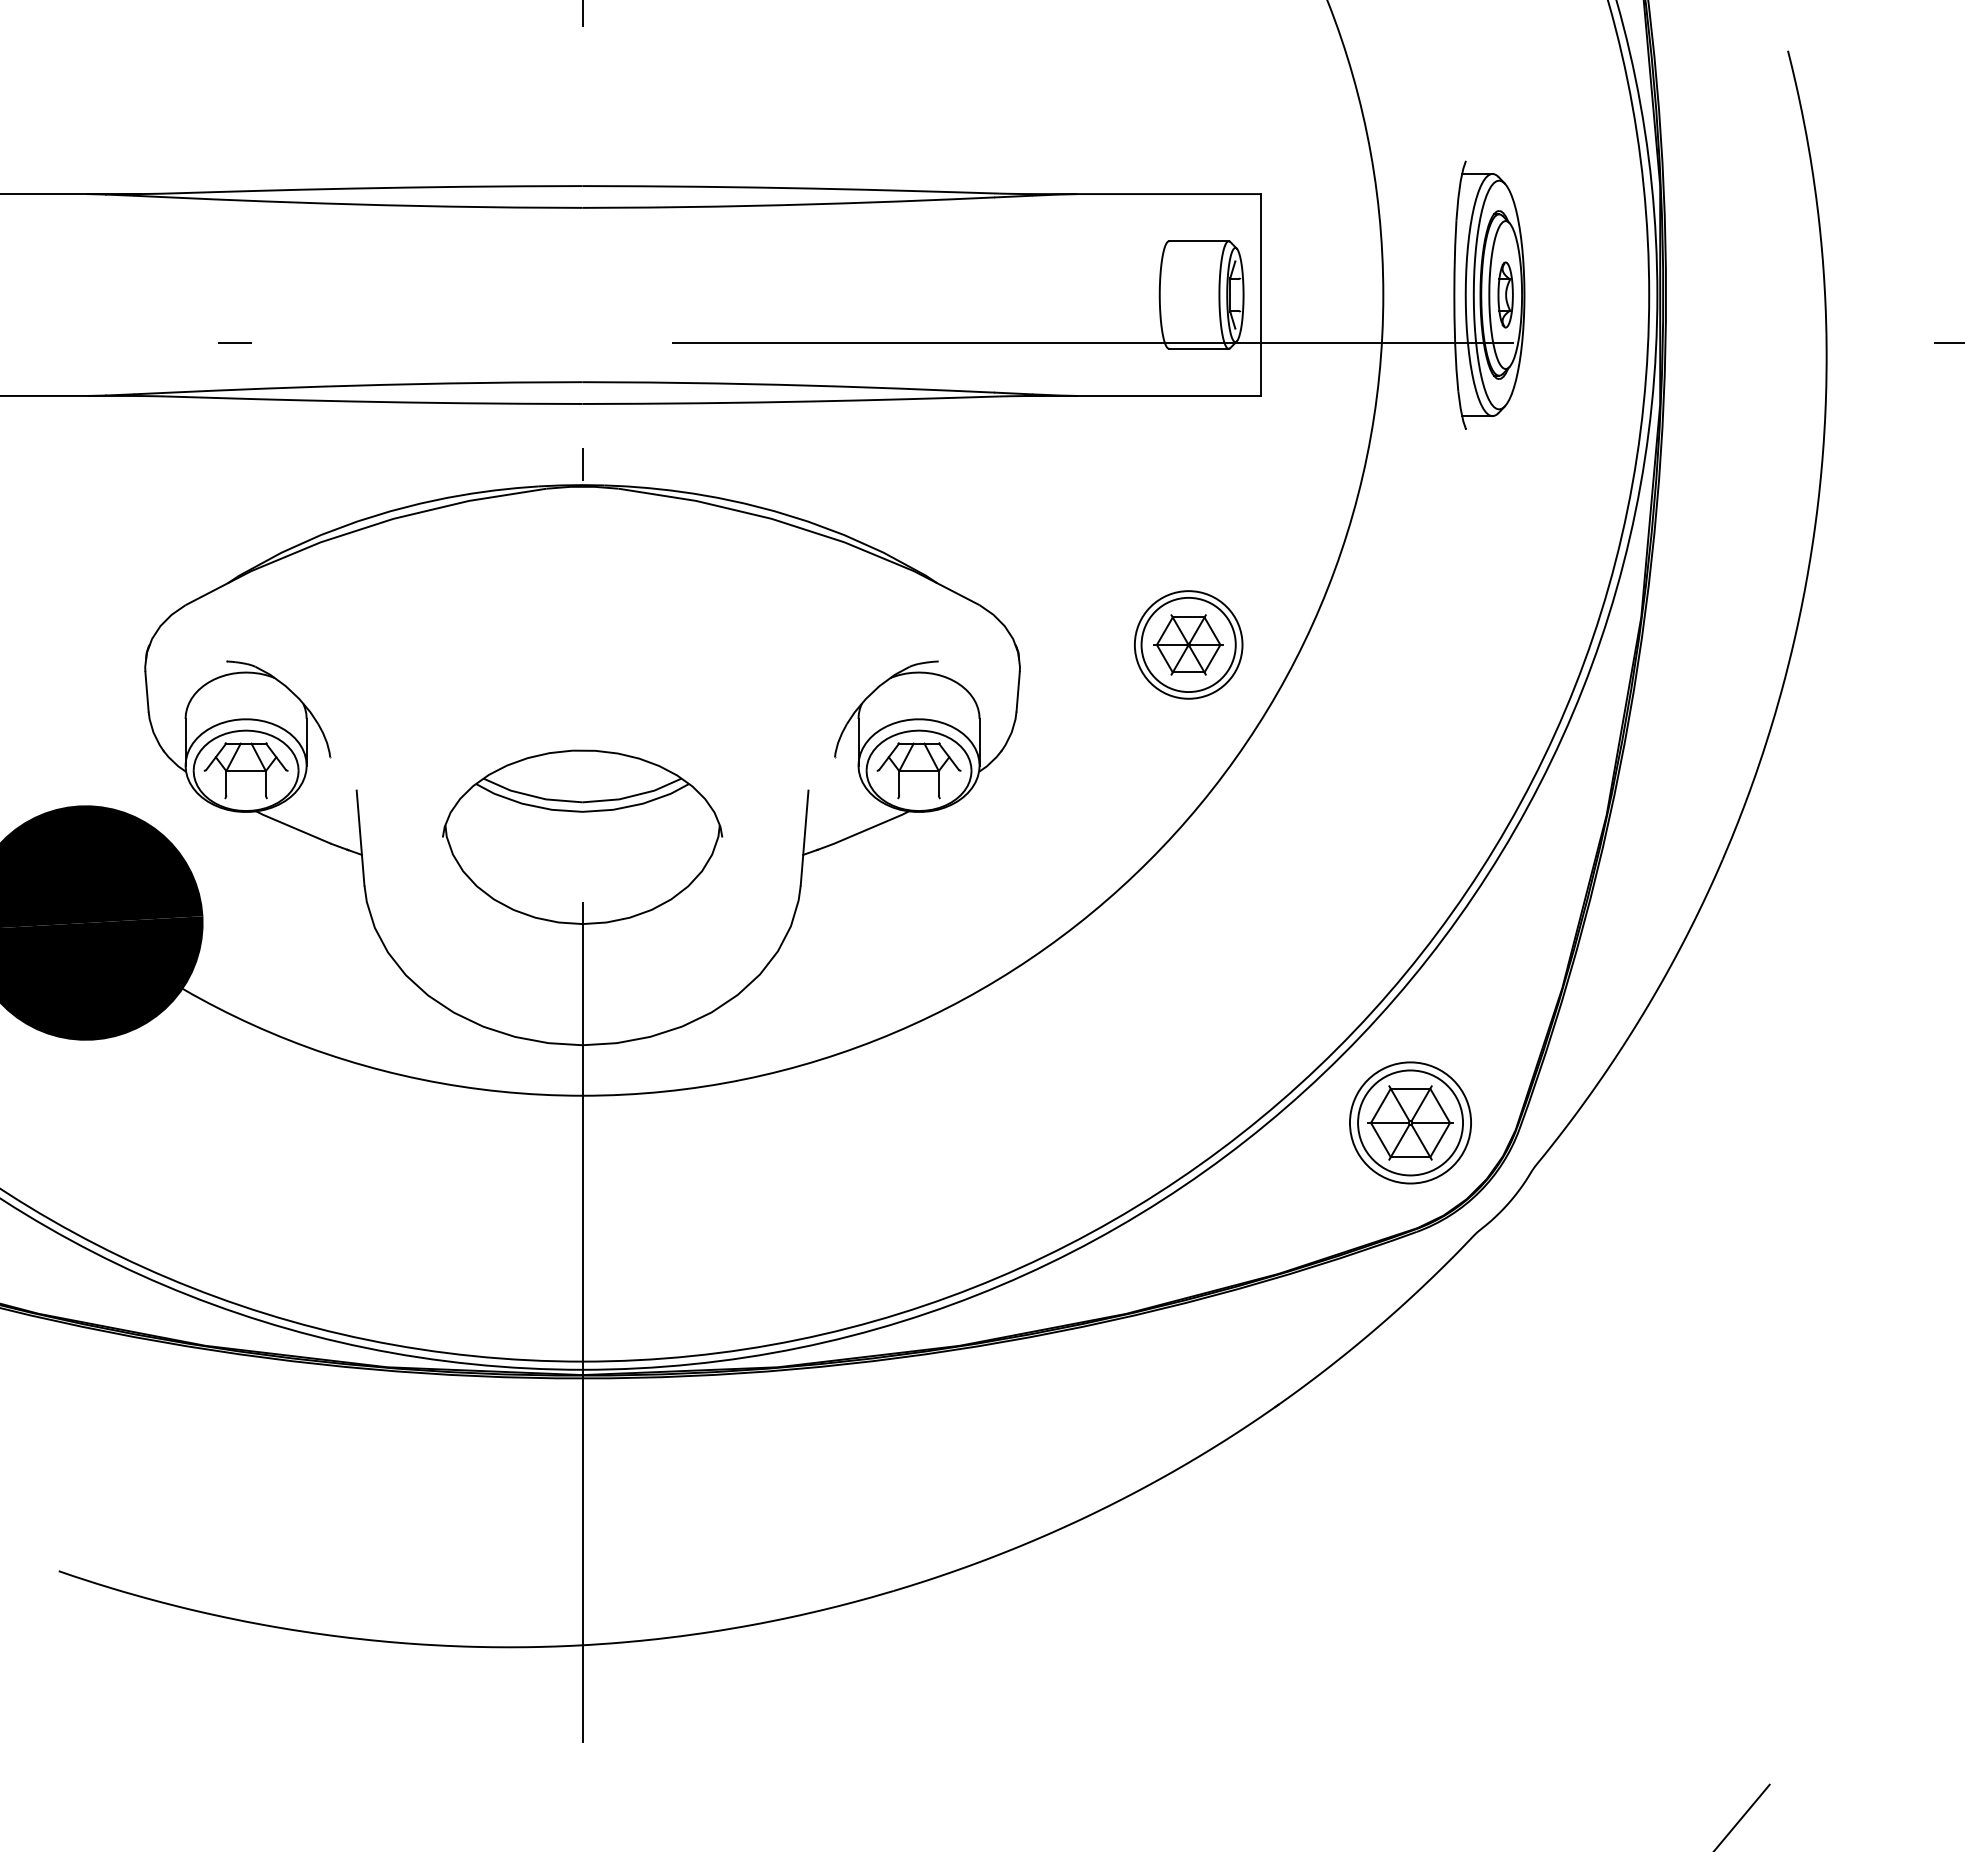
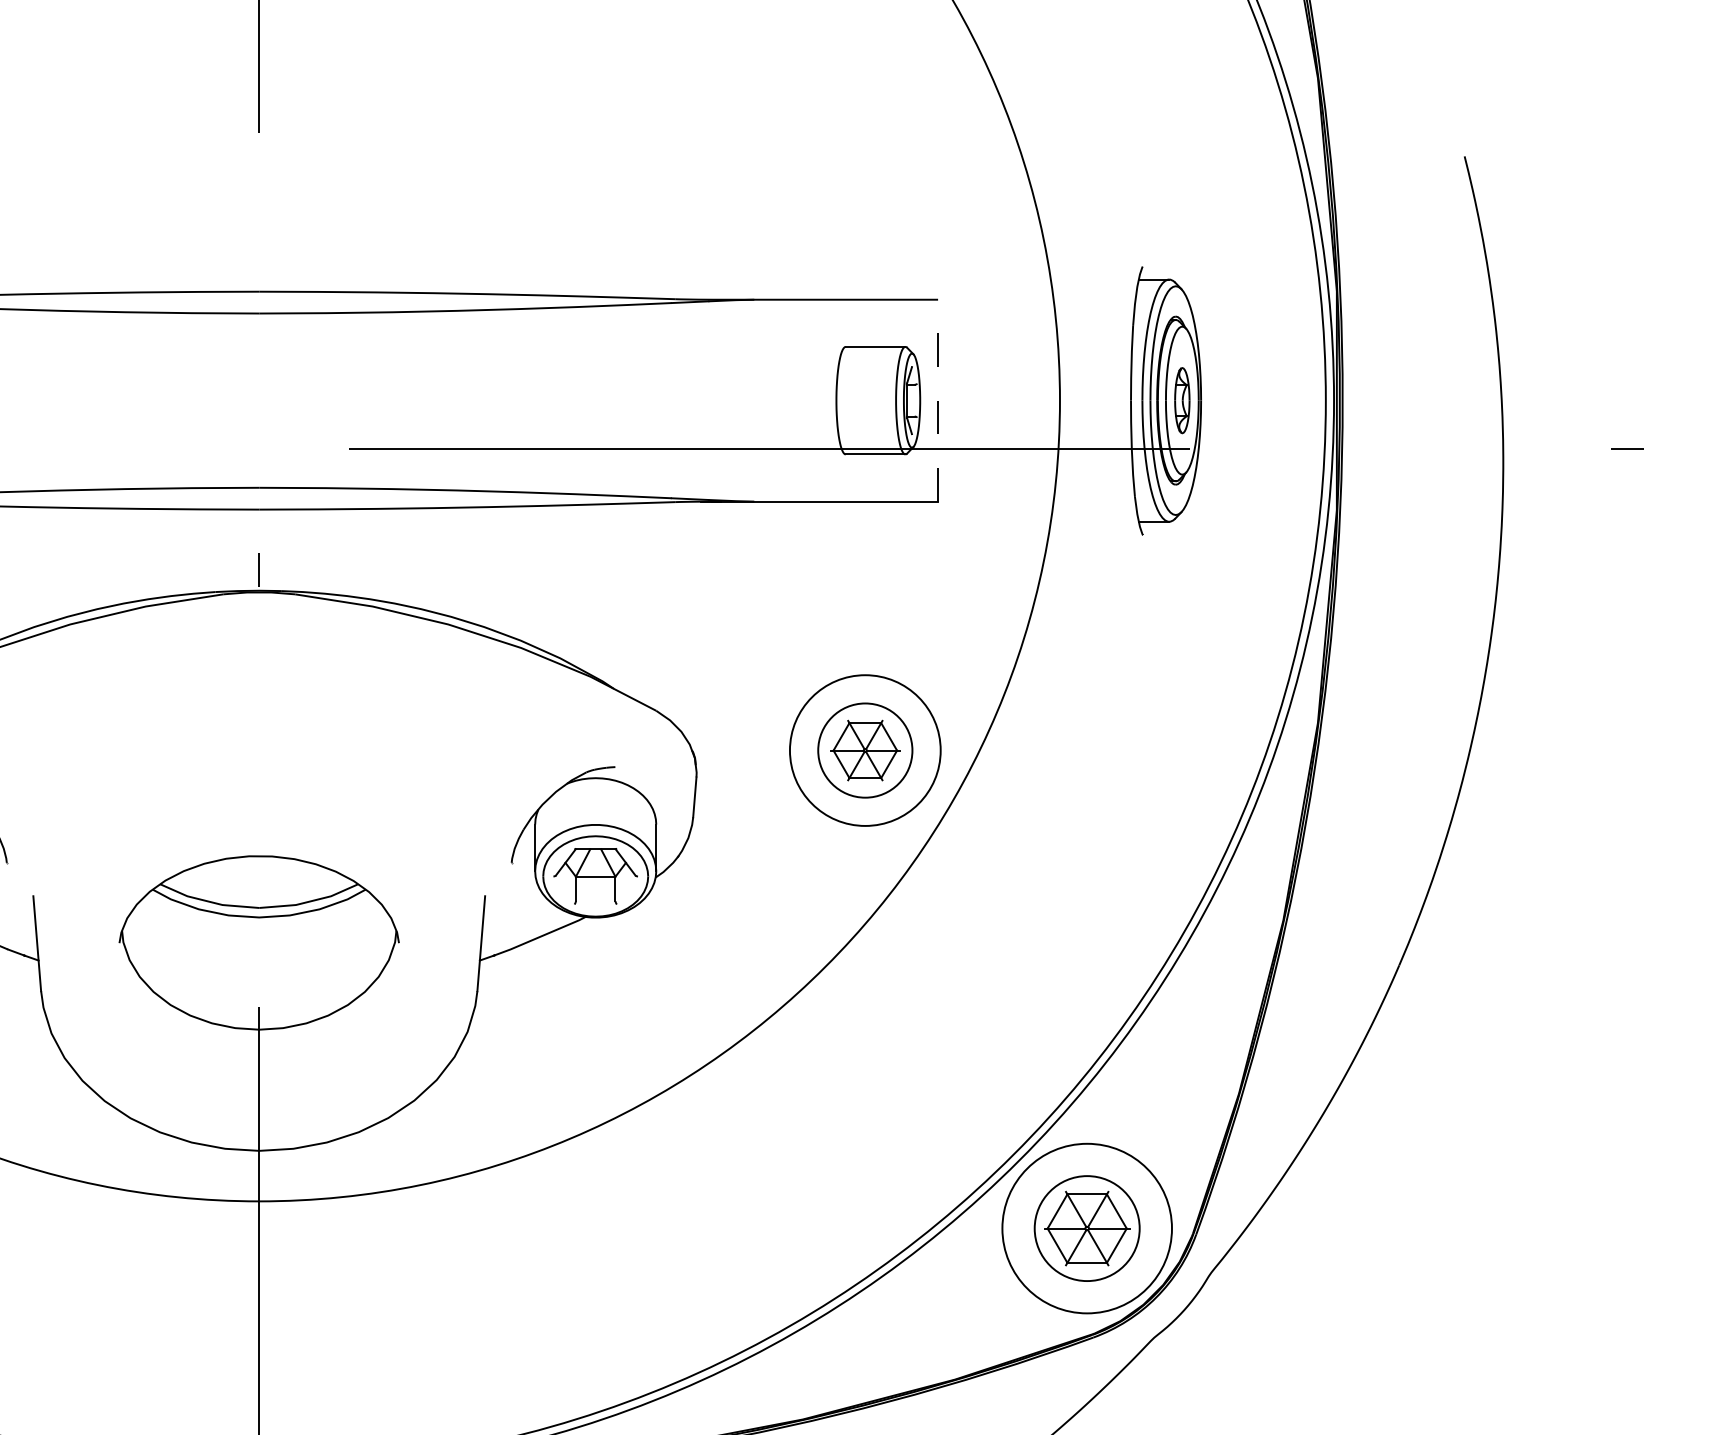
line: (1261, 295) -> (938, 401), solid -> dashed
circle: (1188, 644) -> (865, 750), size x1.4
circle: (1410, 1122) -> (1087, 1228), size x1.4

